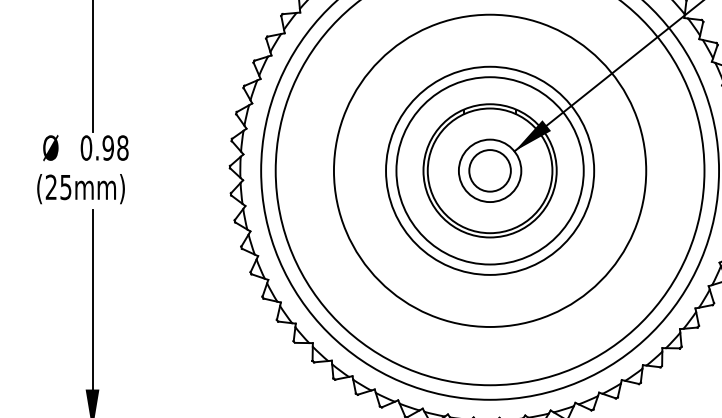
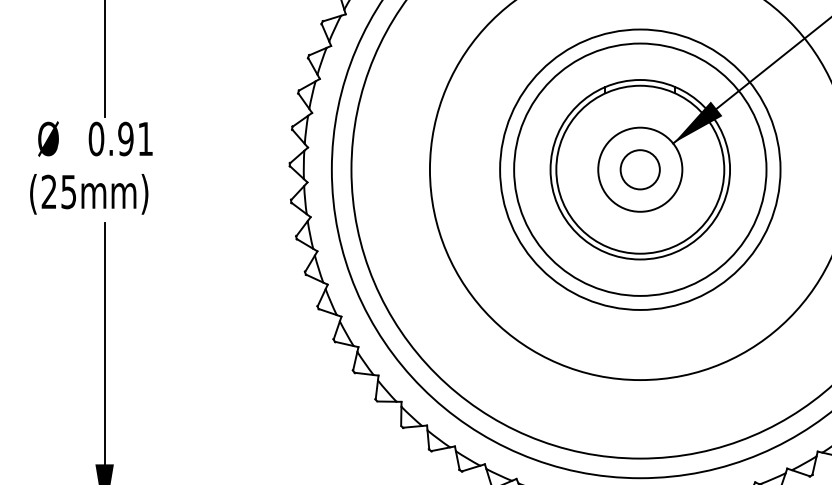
text: (122, 147) -> (145, 138), 0.98 -> 0.91
circle: (489, 170) -> (639, 169), size x0.7

